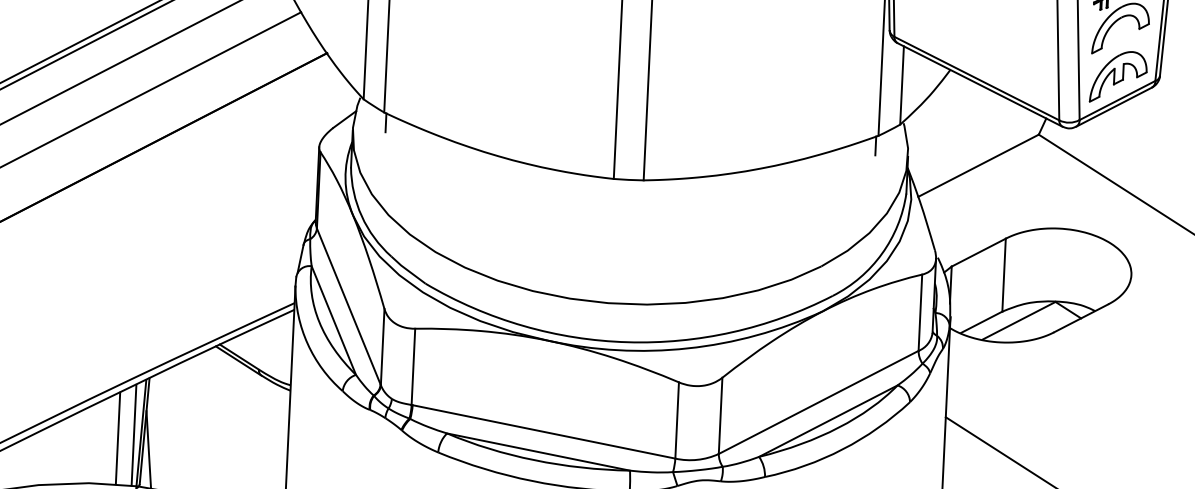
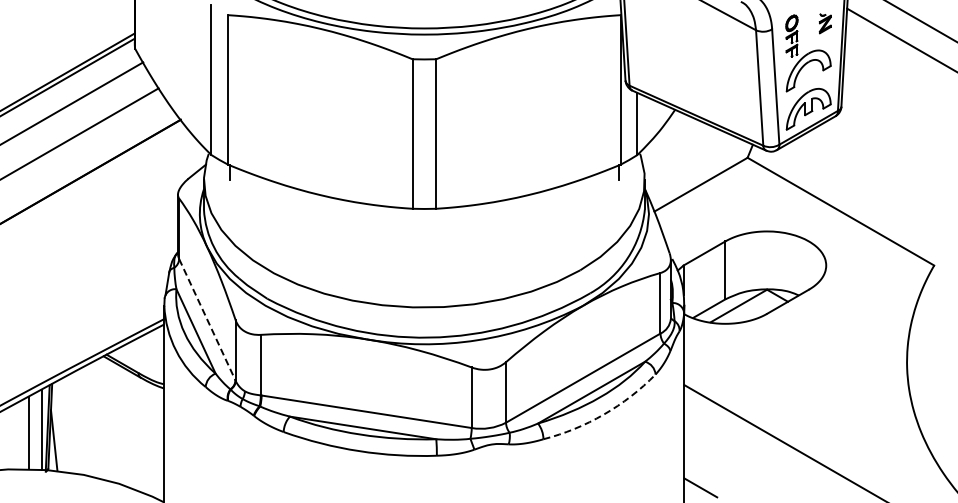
line: (348, 306) -> (207, 319), solid -> dashed
arc: (842, 449) -> (603, 414), solid -> dashed

